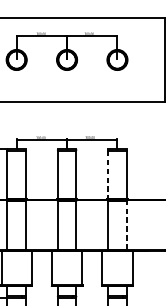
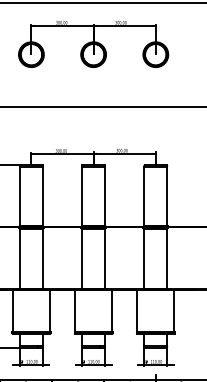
line: (108, 174) -> (144, 196), dashed -> solid
line: (126, 225) -> (167, 258), dashed -> solid

